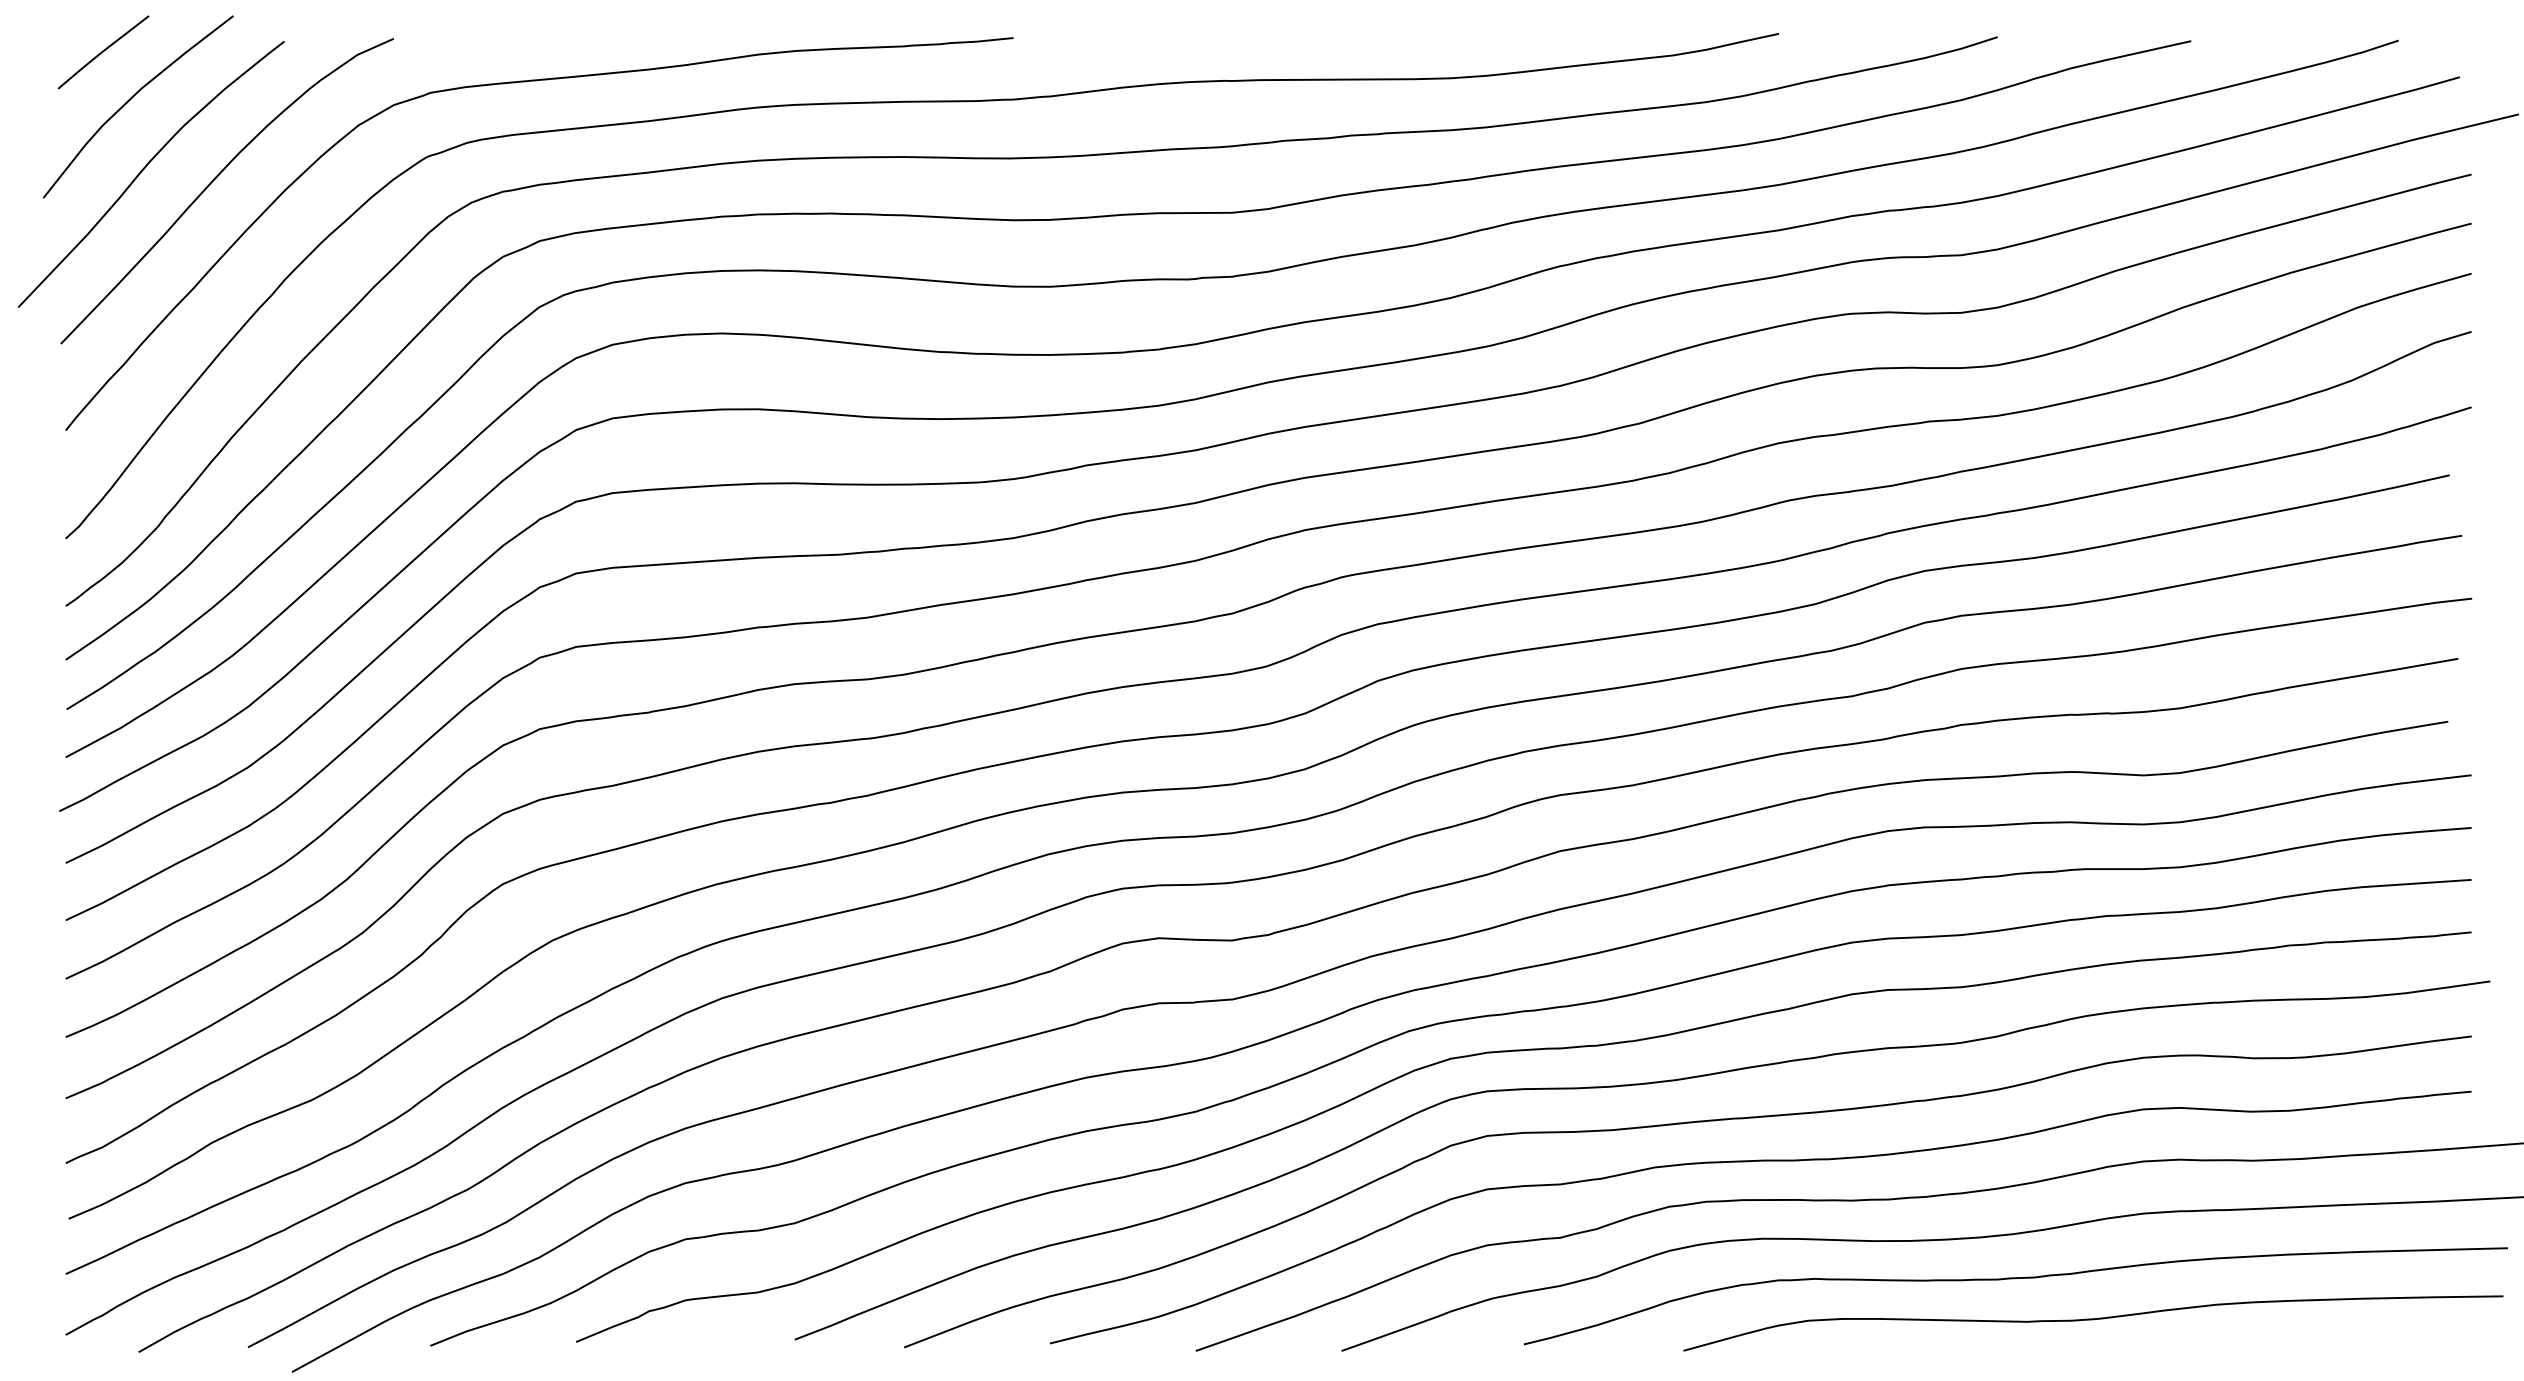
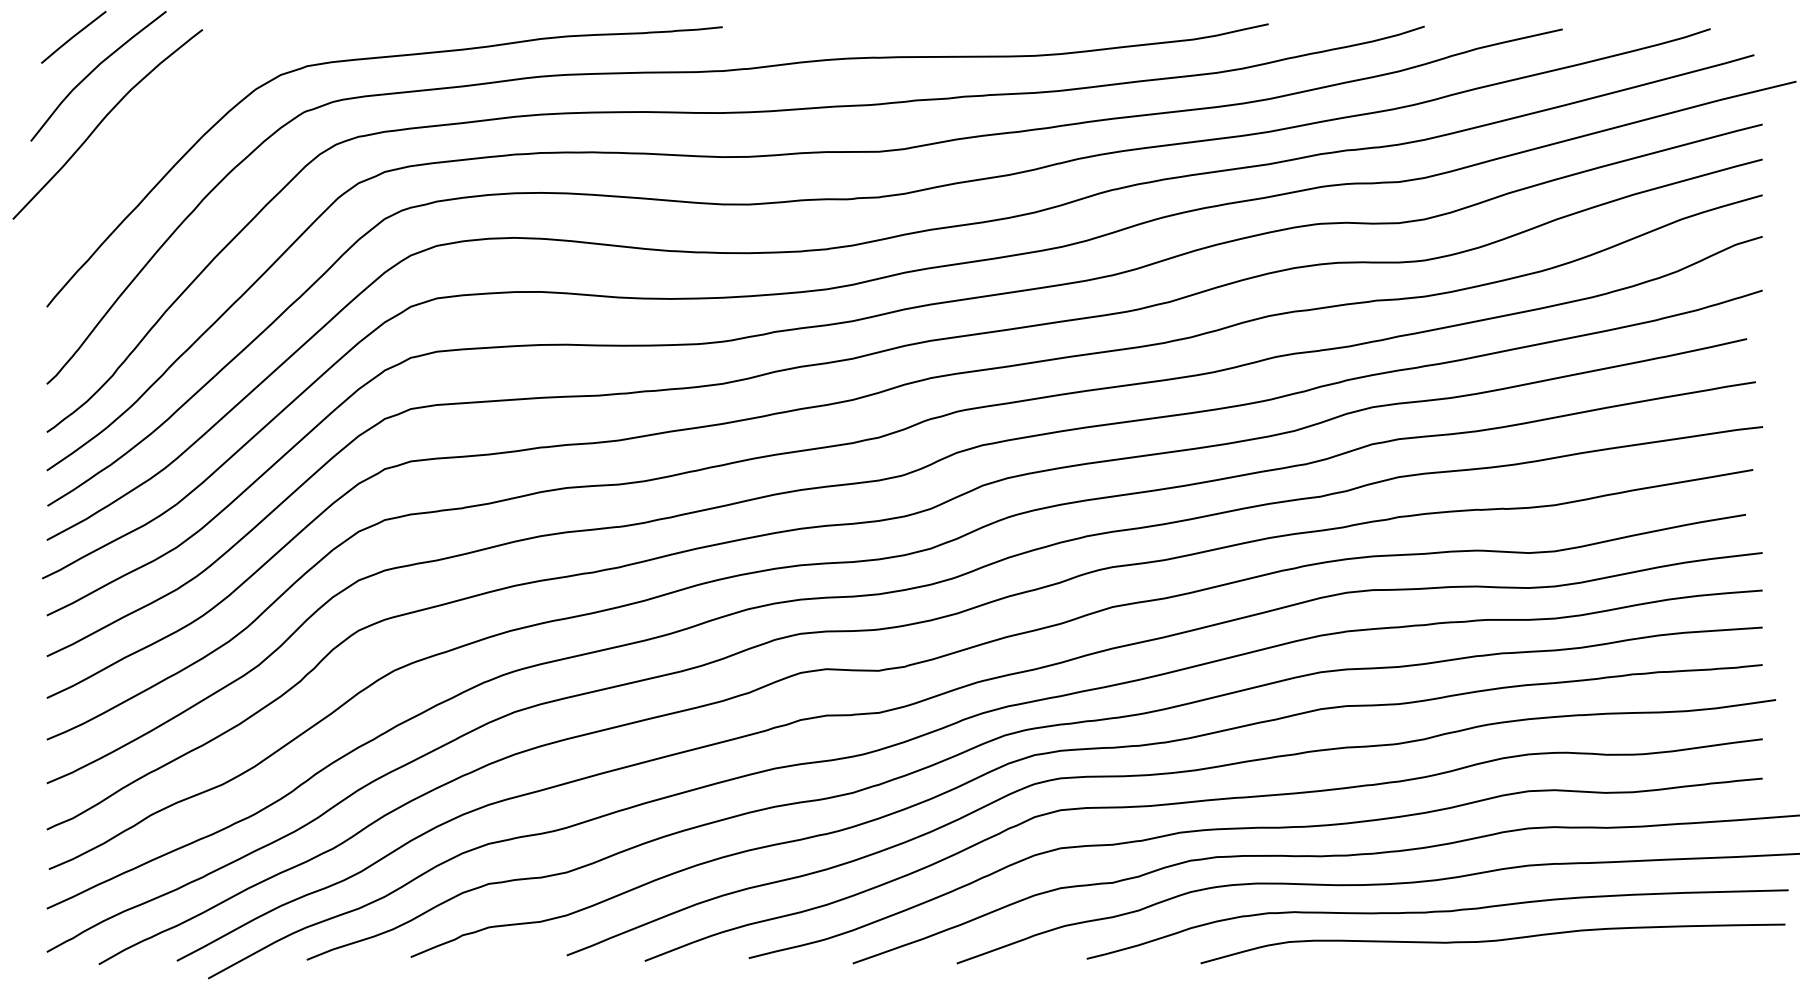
curve: (215, 179) -> (153, 128), removed

